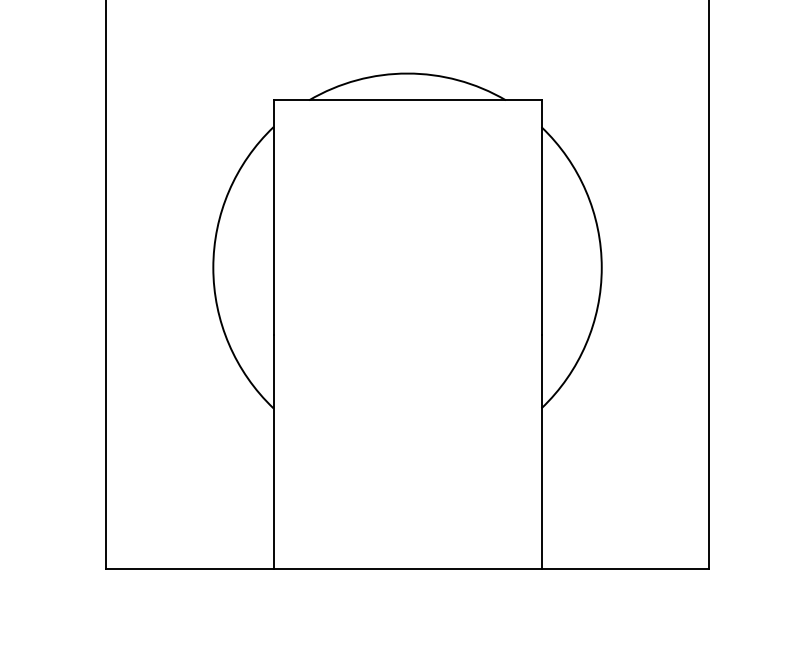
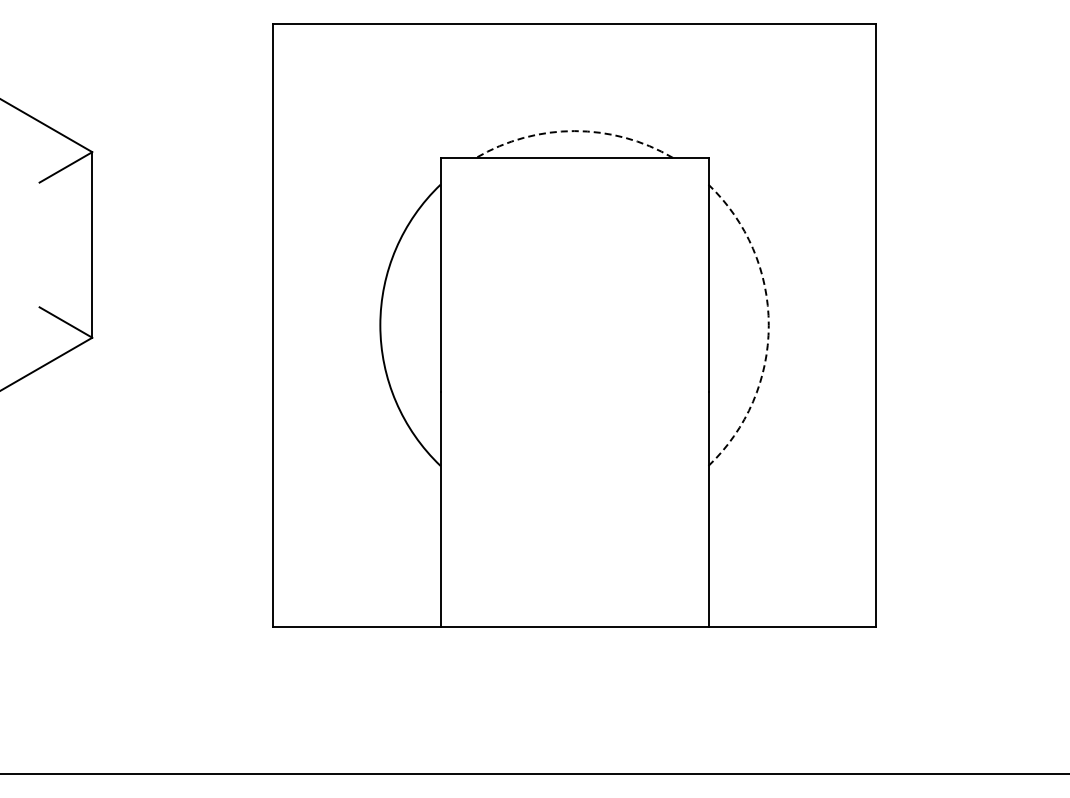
arc: (407, 73) -> (574, 131), solid -> dashed
arc: (601, 267) -> (768, 325), solid -> dashed

